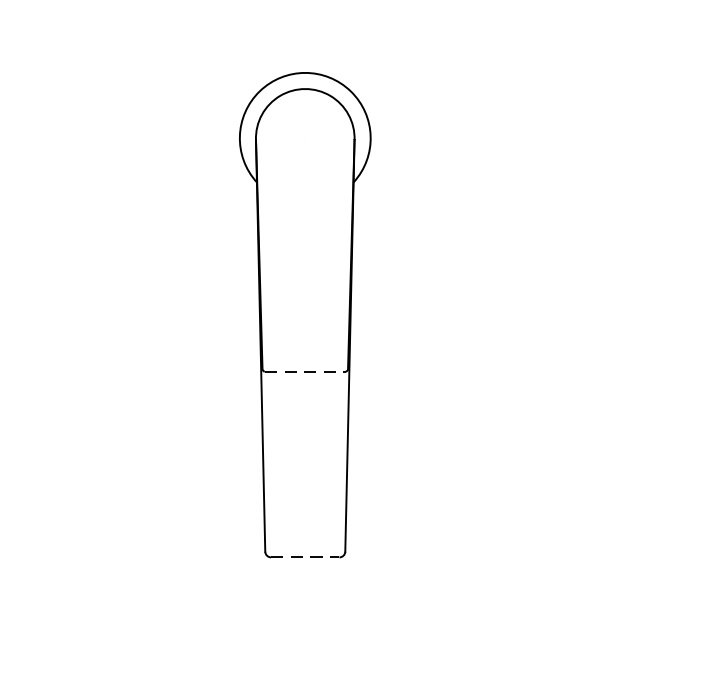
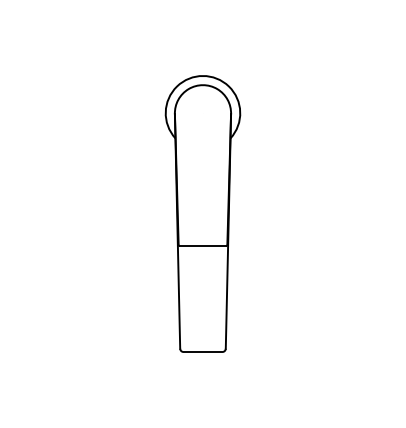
line: (306, 372) -> (203, 246), dashed -> solid
line: (306, 556) -> (203, 351), dashed -> solid

